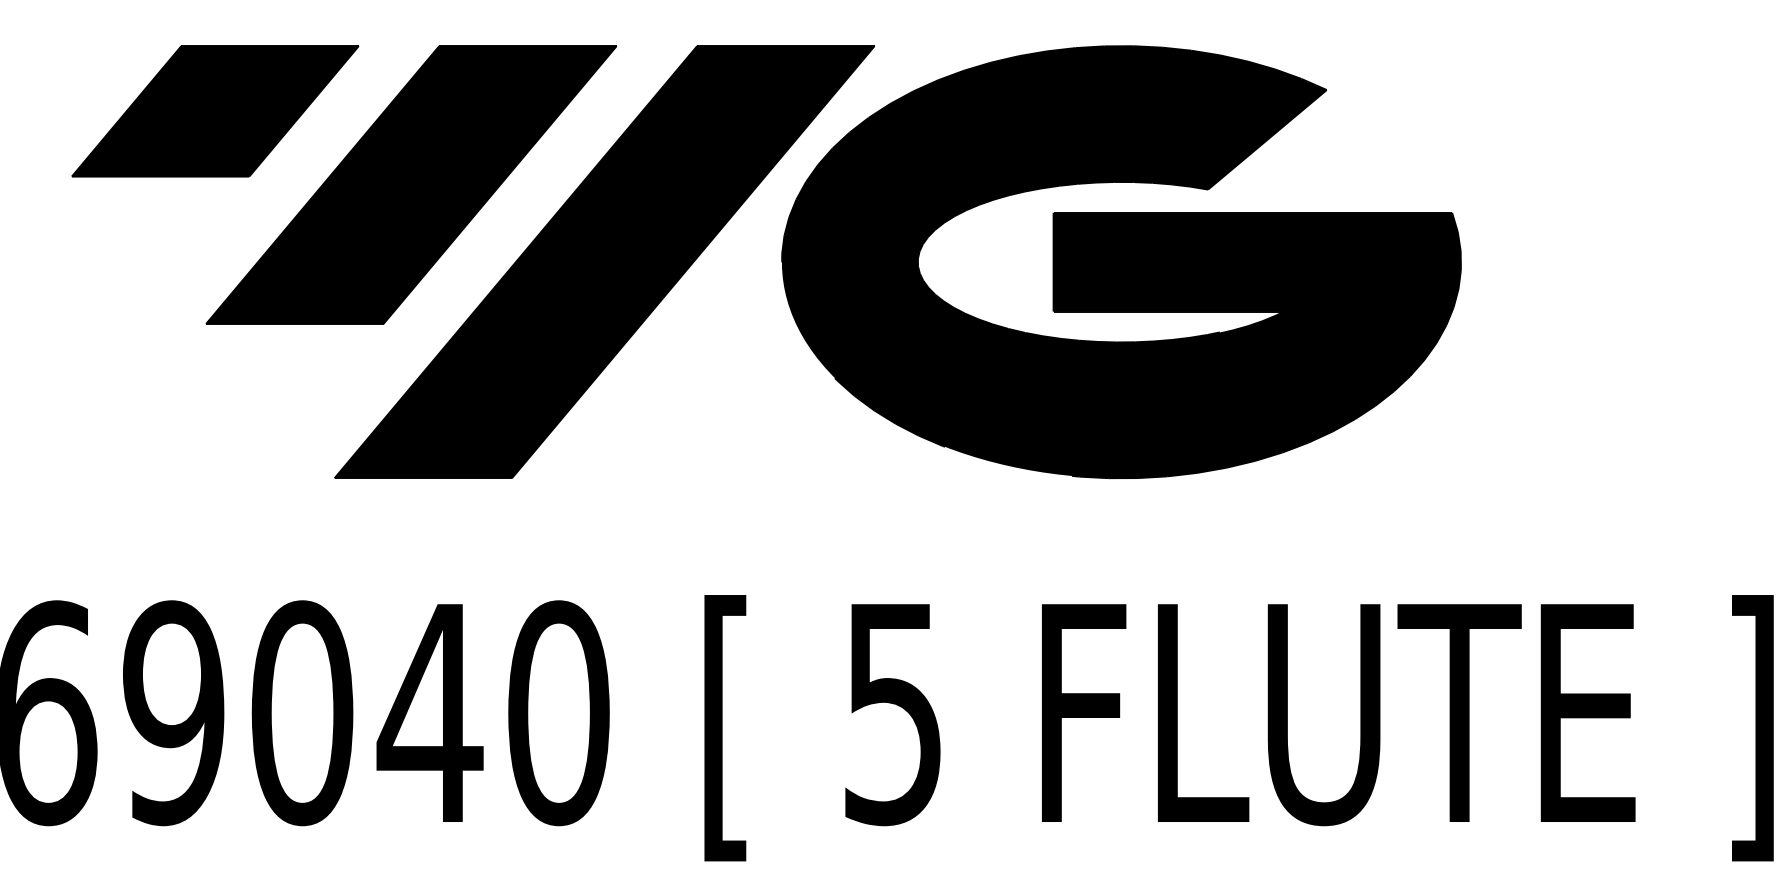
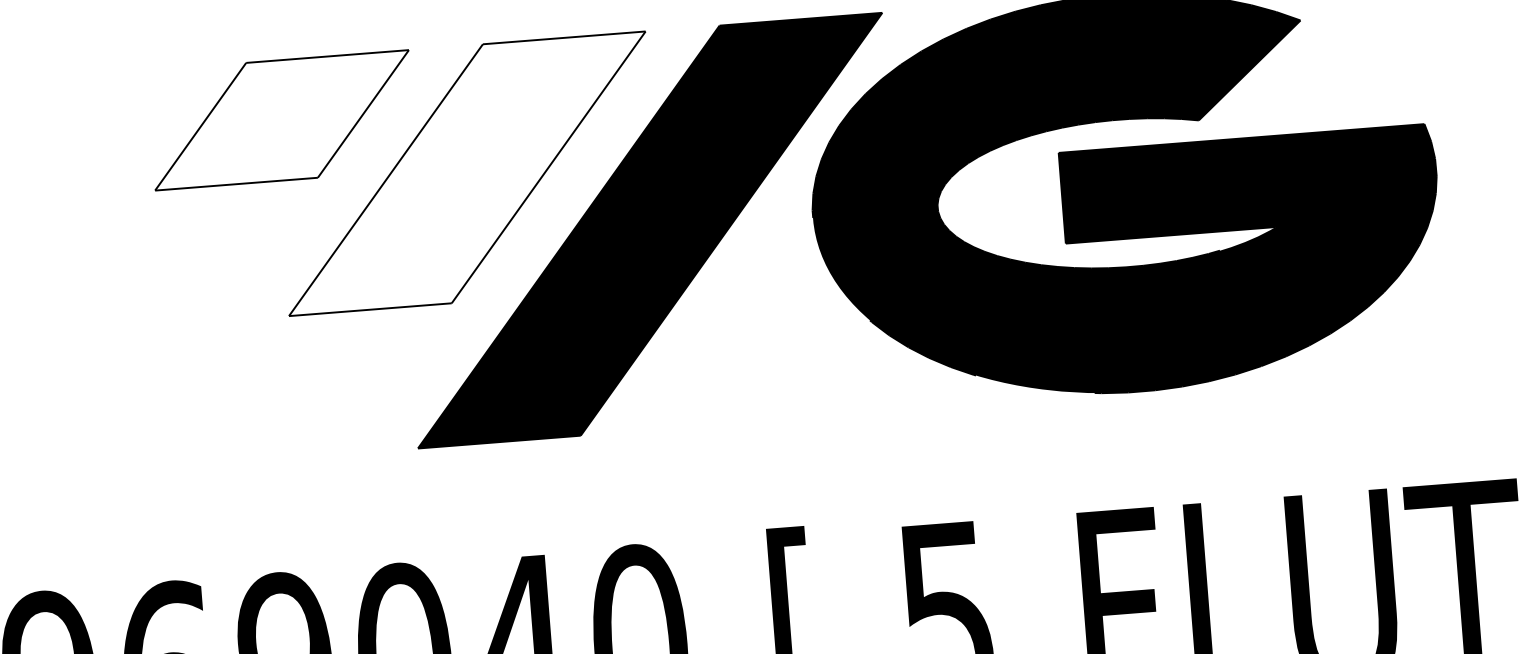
fill: (214, 111) -> (281, 120), removed
fill: (411, 184) -> (467, 173), removed

